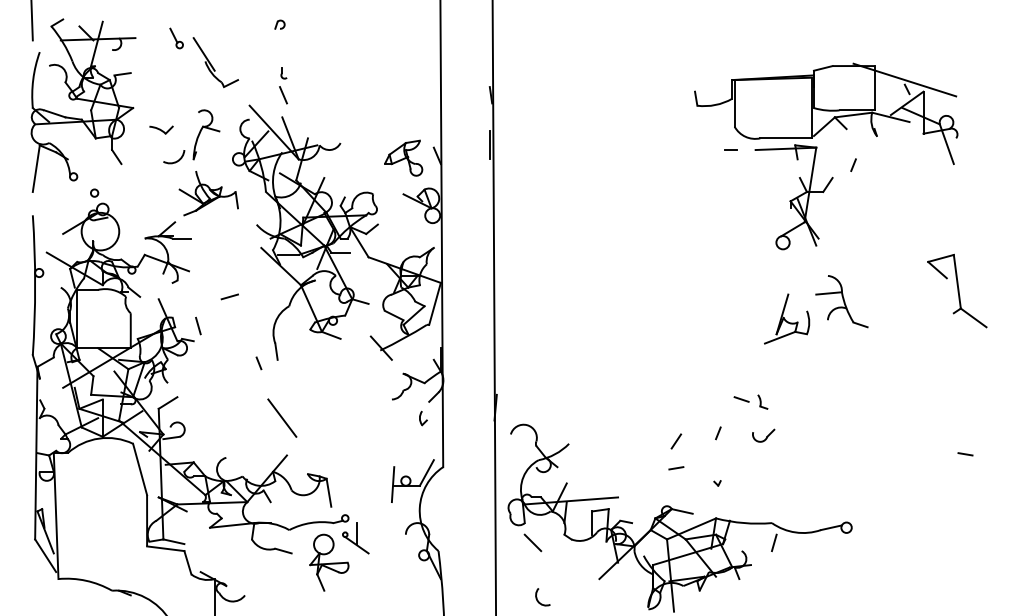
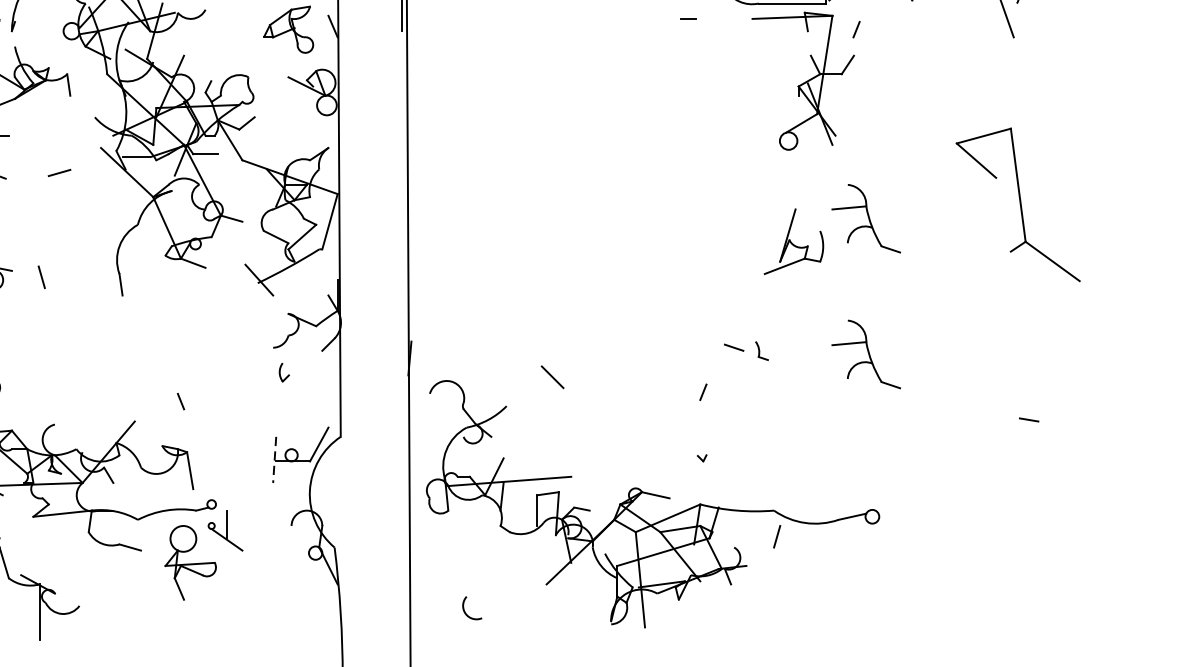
line: (730, 149) -> (687, 18), moved
line: (853, 164) -> (856, 28), moved
part: (957, 290) -> (1018, 204), size x1.6
line: (229, 296) -> (59, 172), moved
line: (198, 325) -> (41, 276), moved
line: (258, 363) -> (180, 401), moved
part: (841, 404) -> (865, 354), added
line: (282, 417) -> (128, 371), removed
part: (423, 418) -> (284, 372), moved
part: (763, 435) -> (762, 395), removed
line: (676, 441) -> (648, 403), removed
line: (676, 468) -> (648, 438), removed
line: (393, 484) -> (275, 459), solid -> dashed
line: (532, 542) -> (552, 376), moved

